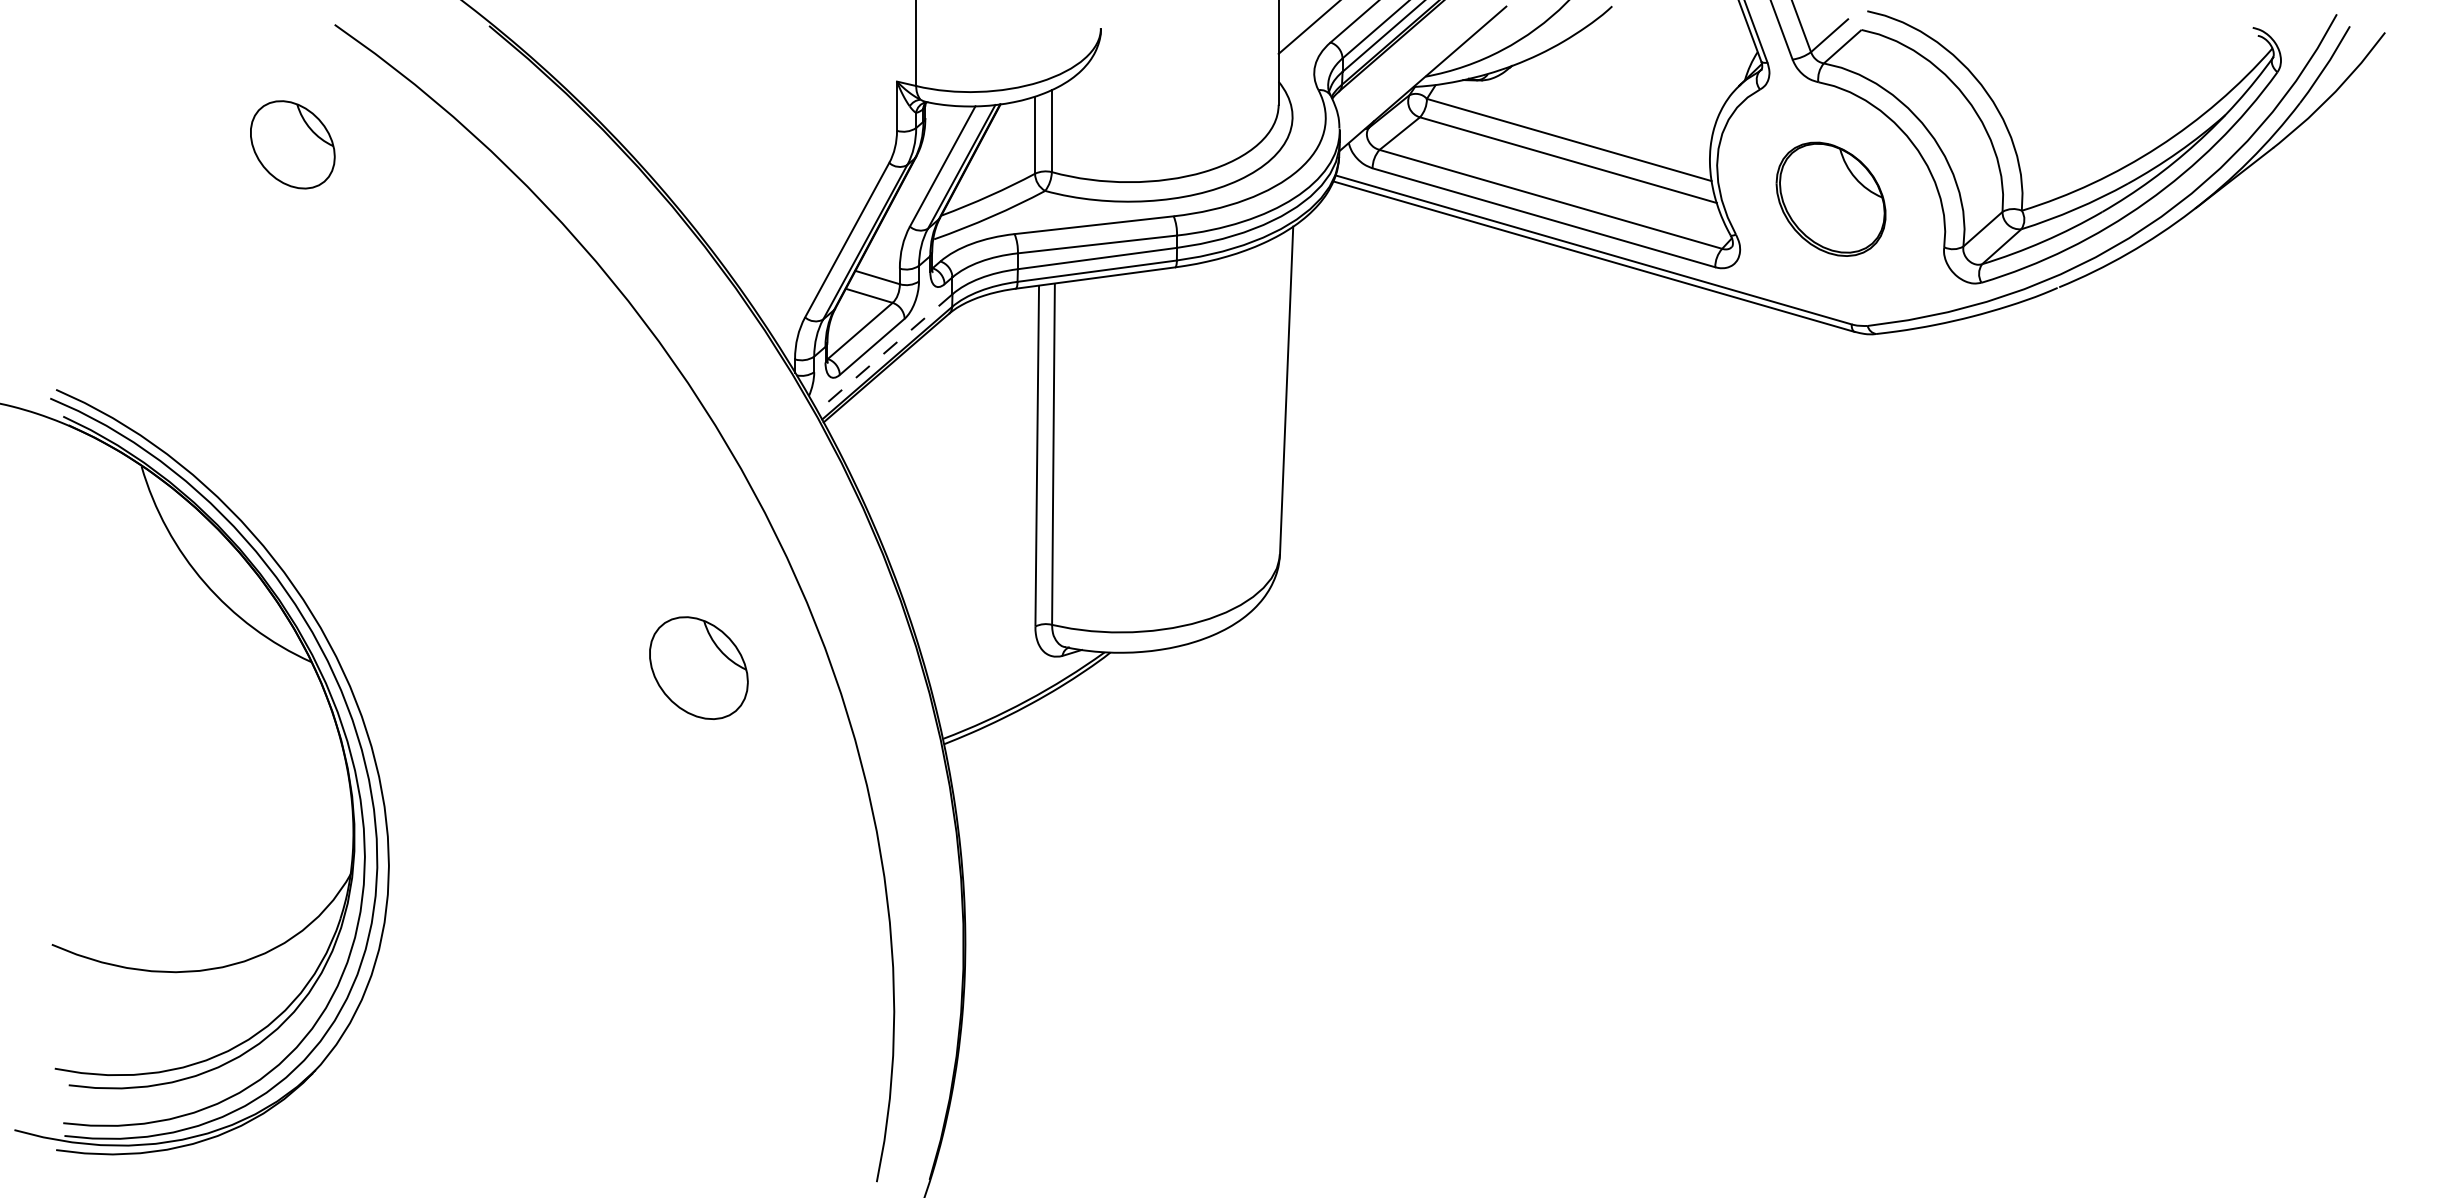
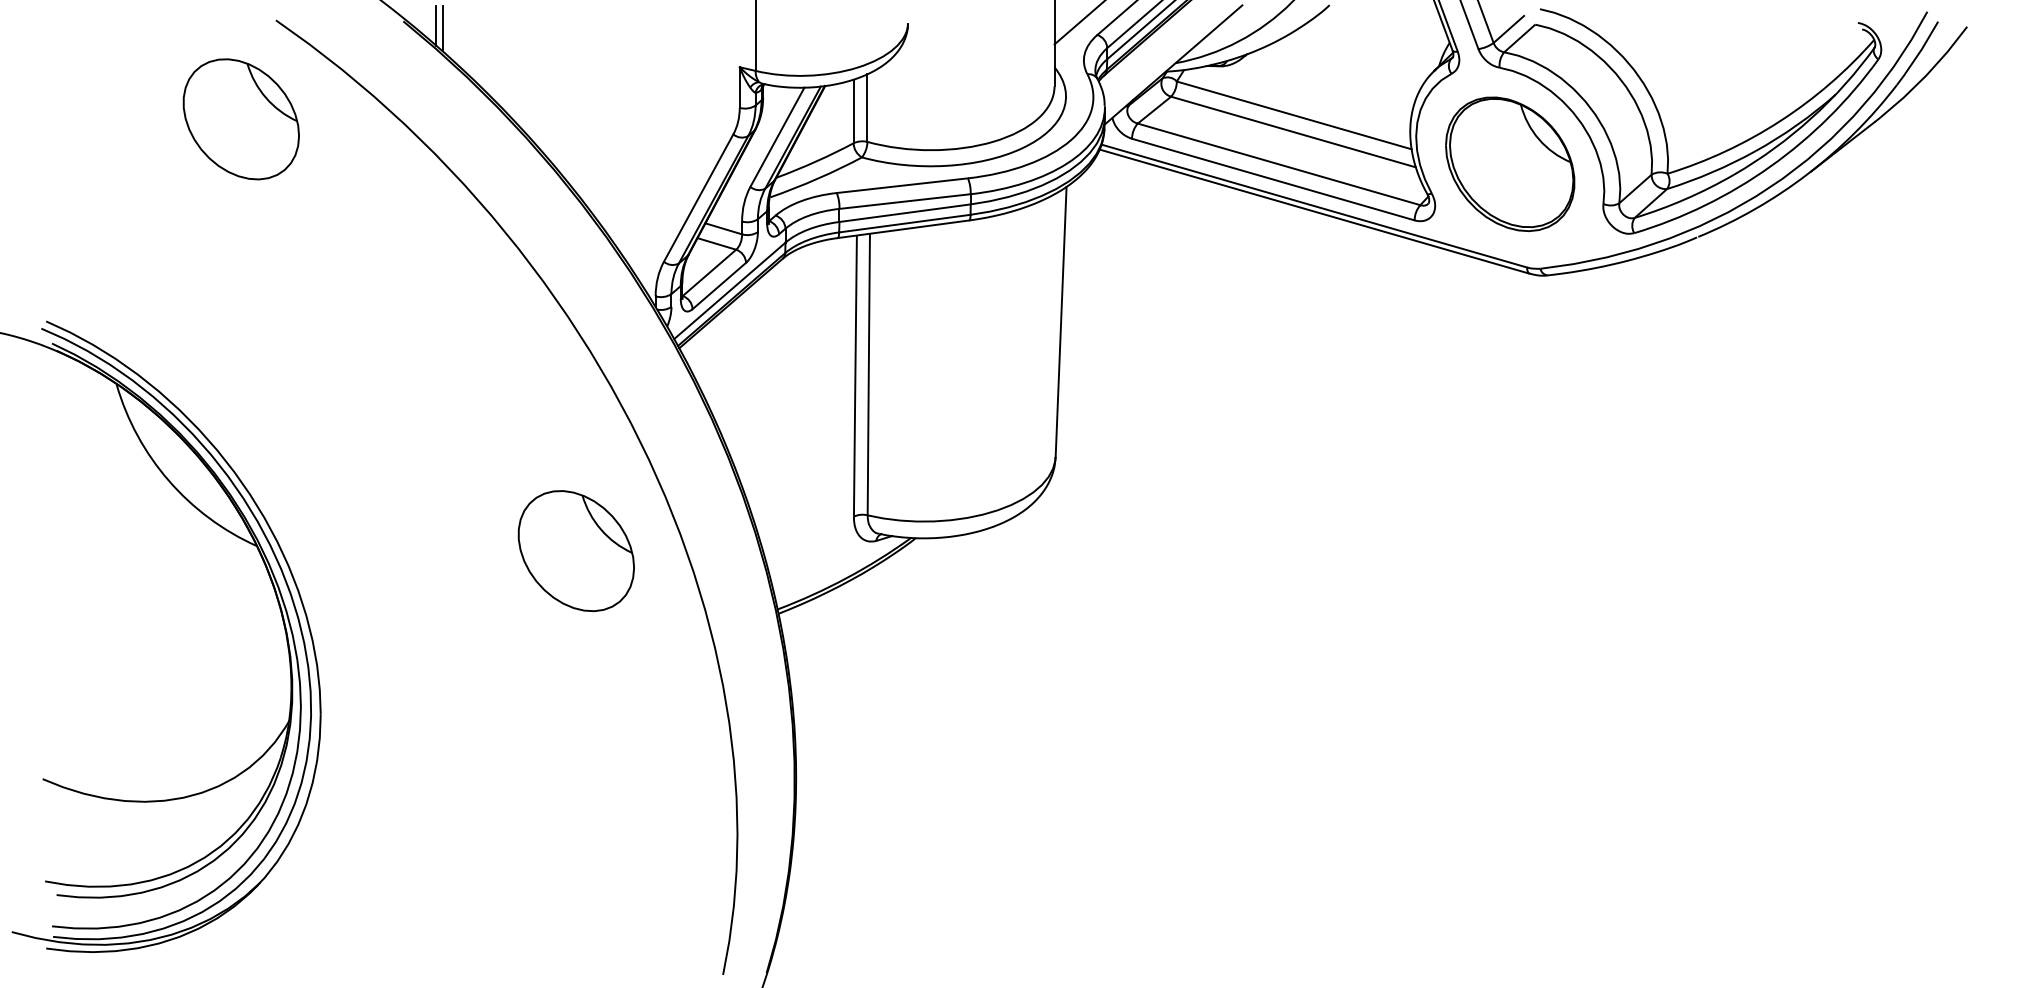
line: (528, 31) -> (435, 25), added
line: (536, 34) -> (442, 28), added
part: (292, 144) -> (241, 119), size x1.67
part: (1830, 199) -> (1509, 164), size x1.43
line: (884, 353) -> (729, 291), dashed -> solid
part: (698, 667) -> (576, 550), size x1.43

